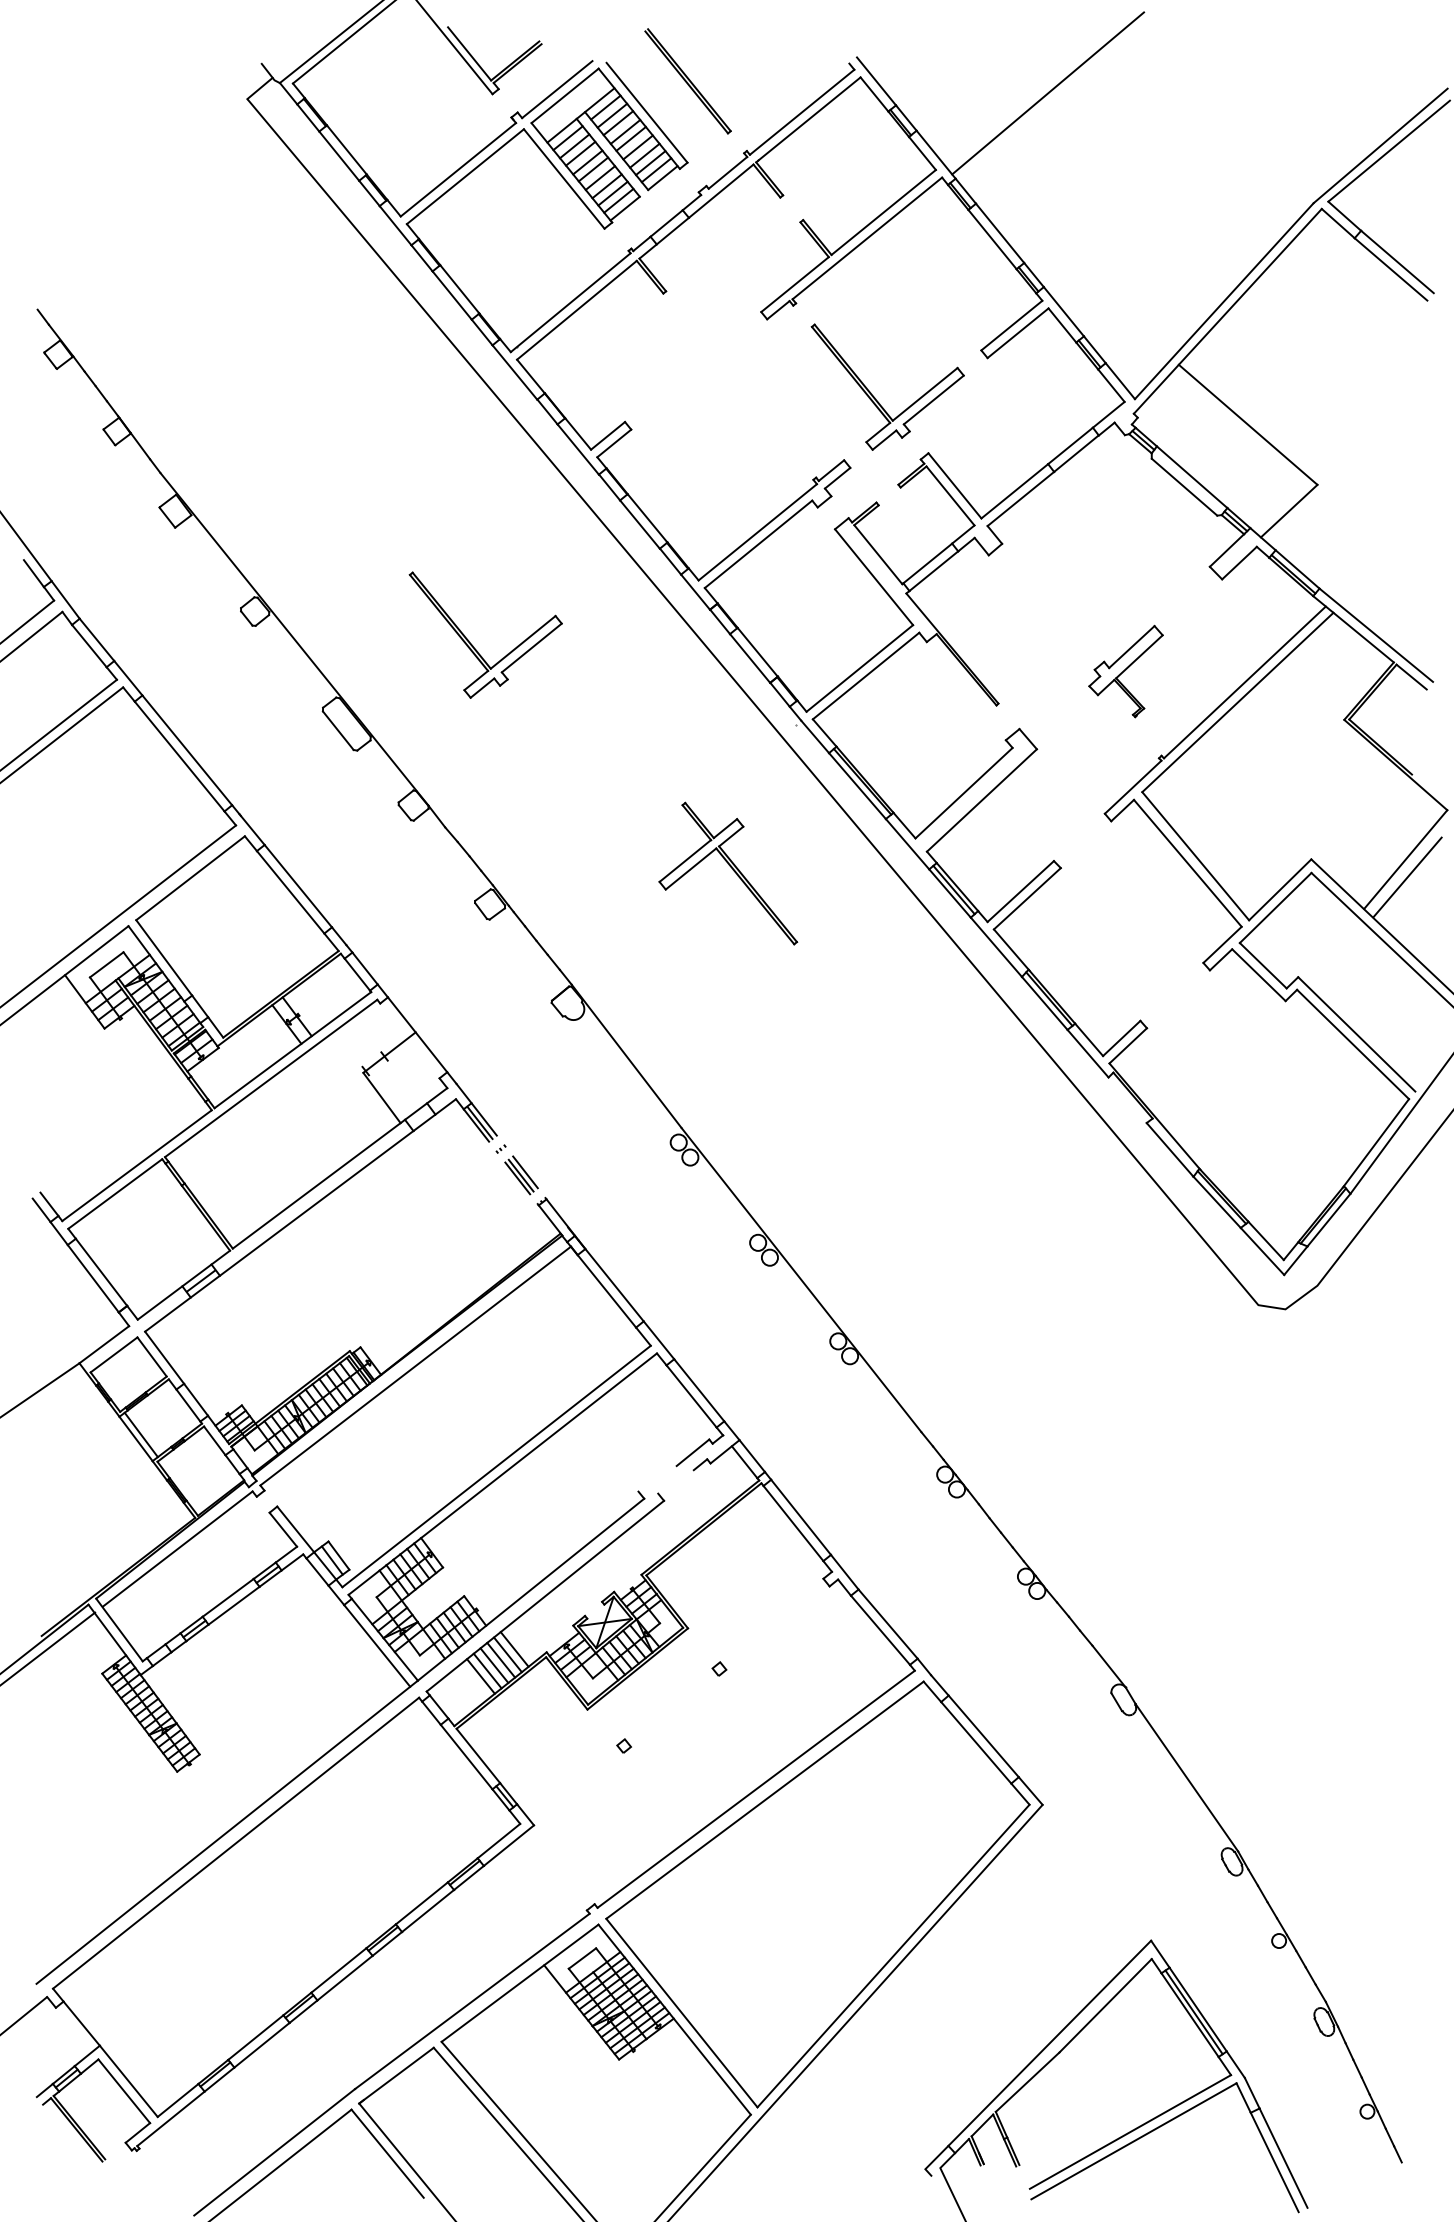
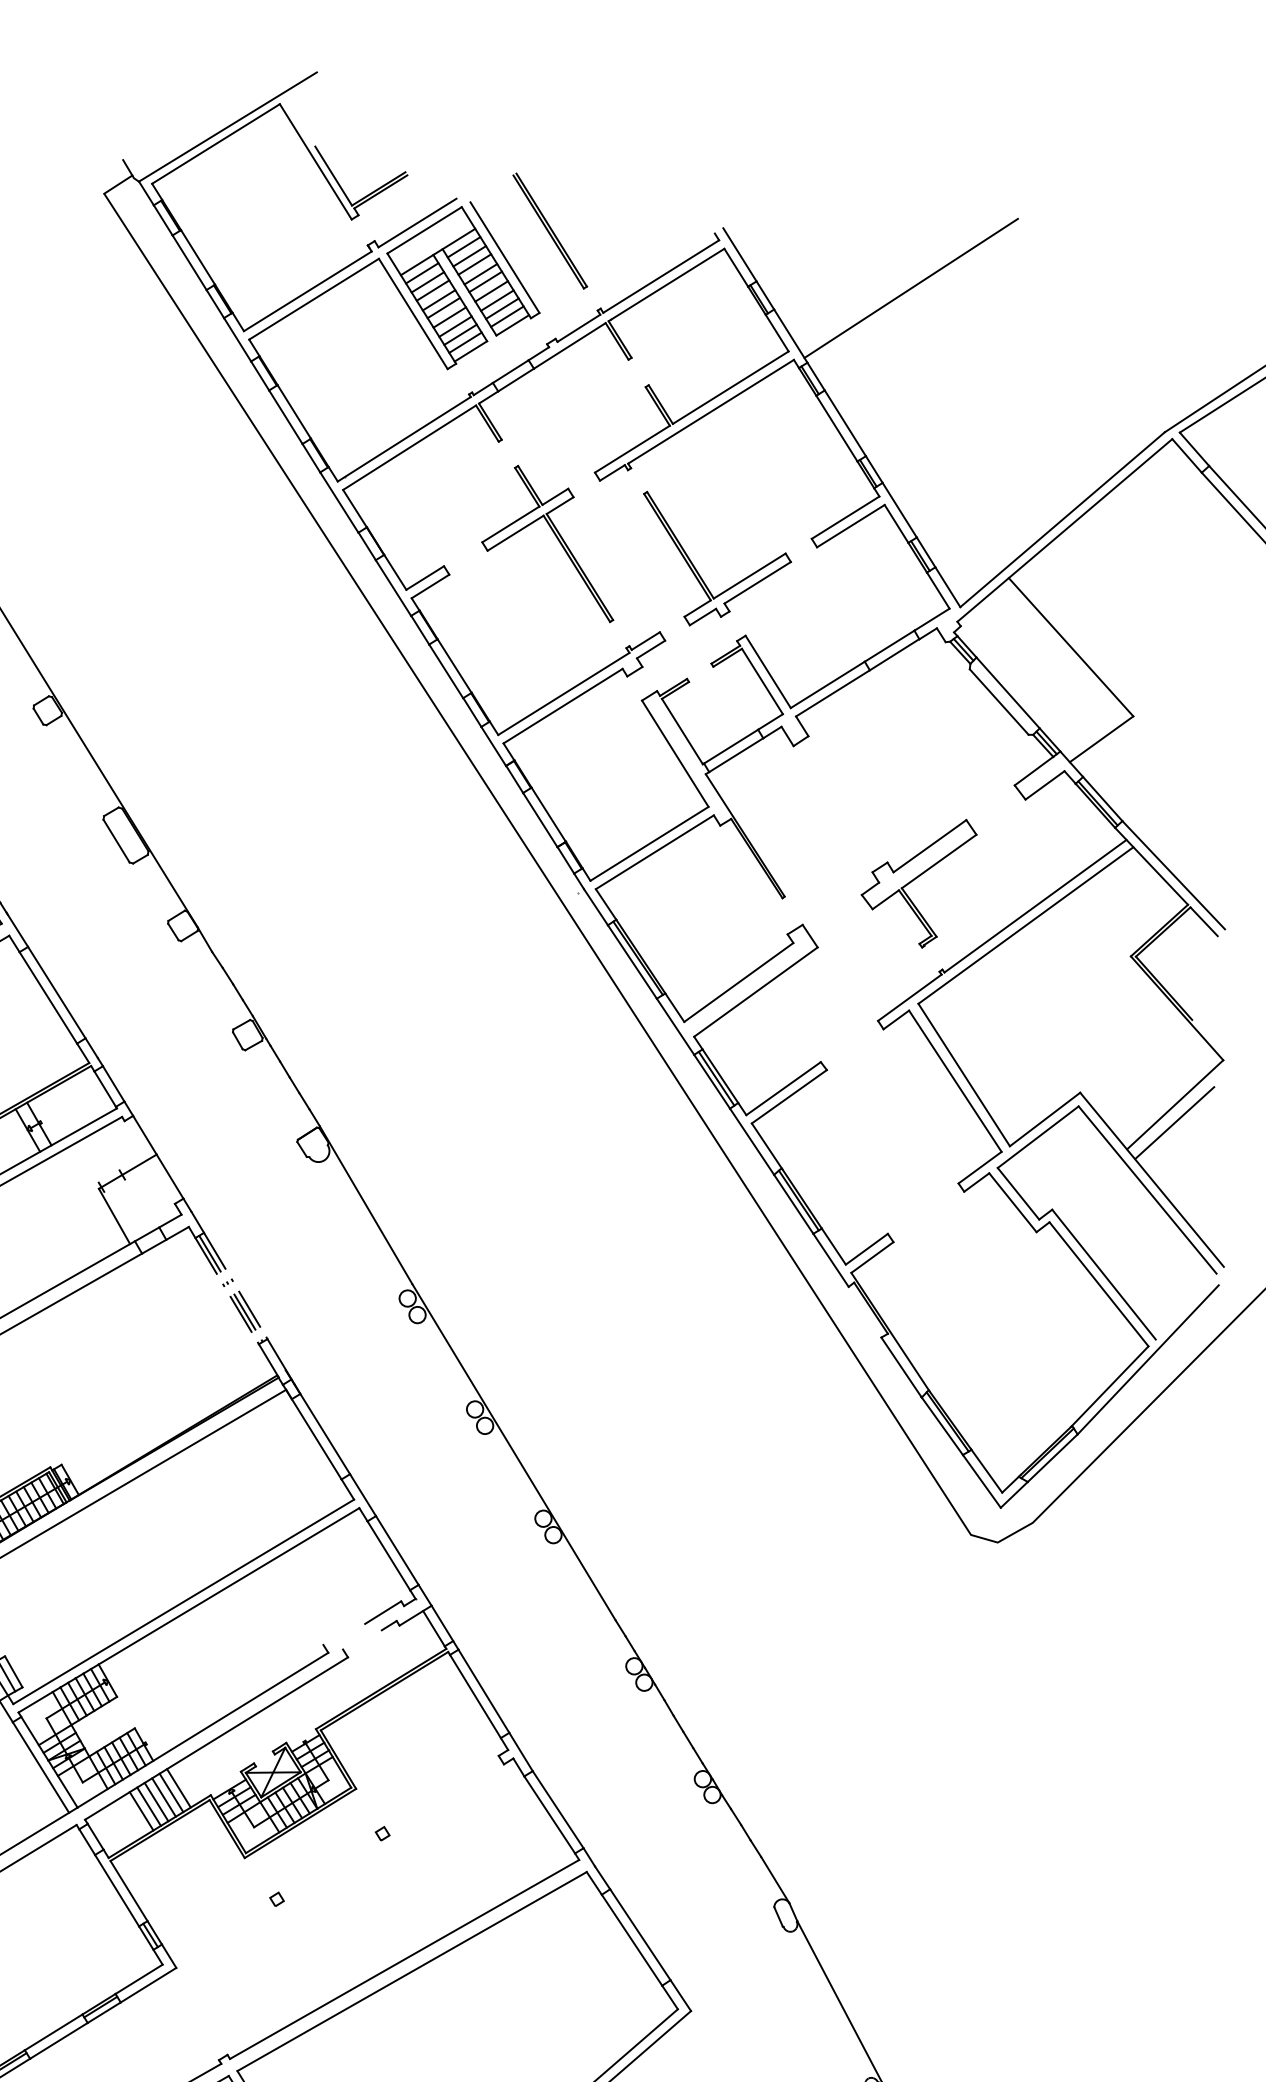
part: (473, 645) -> (263, 772), removed
part: (1125, 671) -> (916, 880), size x1.43
part: (728, 873) -> (552, 542), moved

